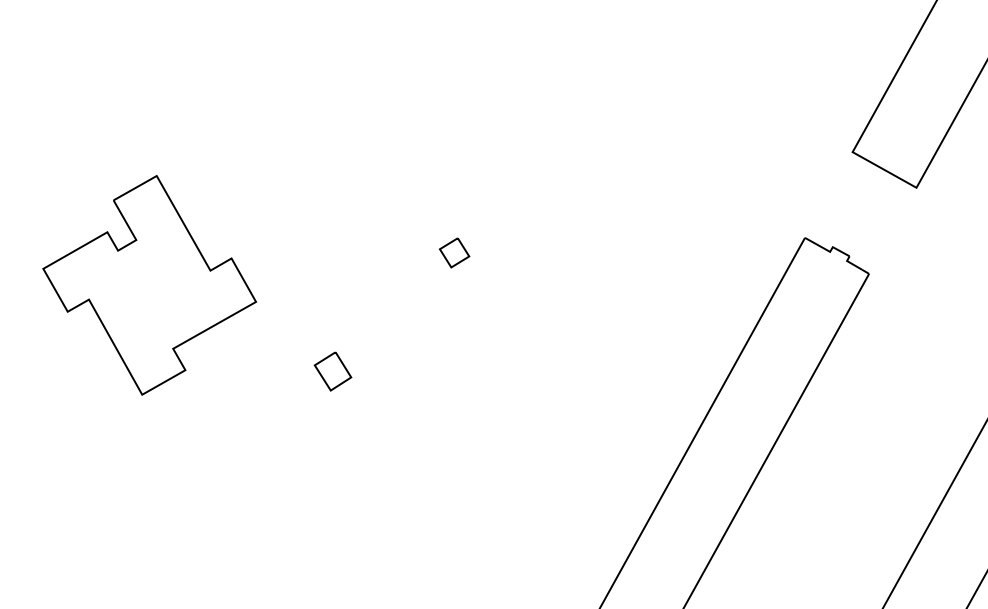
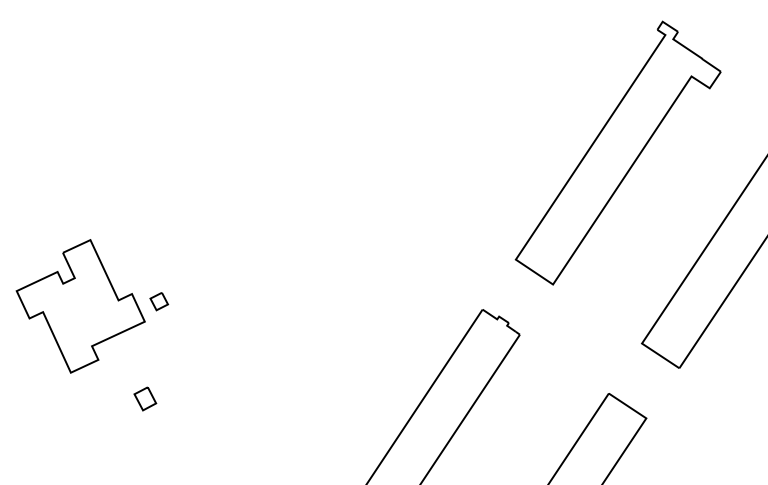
part: (454, 252) -> (159, 301), moved
part: (333, 370) -> (145, 398), moved

